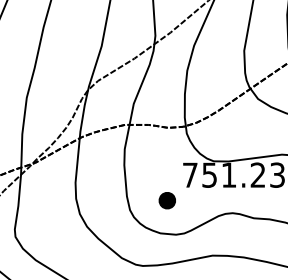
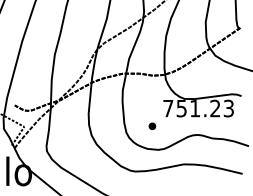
part: (167, 201) -> (152, 126), size x0.62

